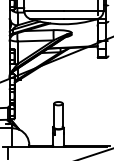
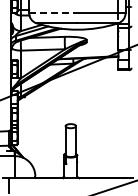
line: (44, 10) -> (53, 13), solid -> dashed

